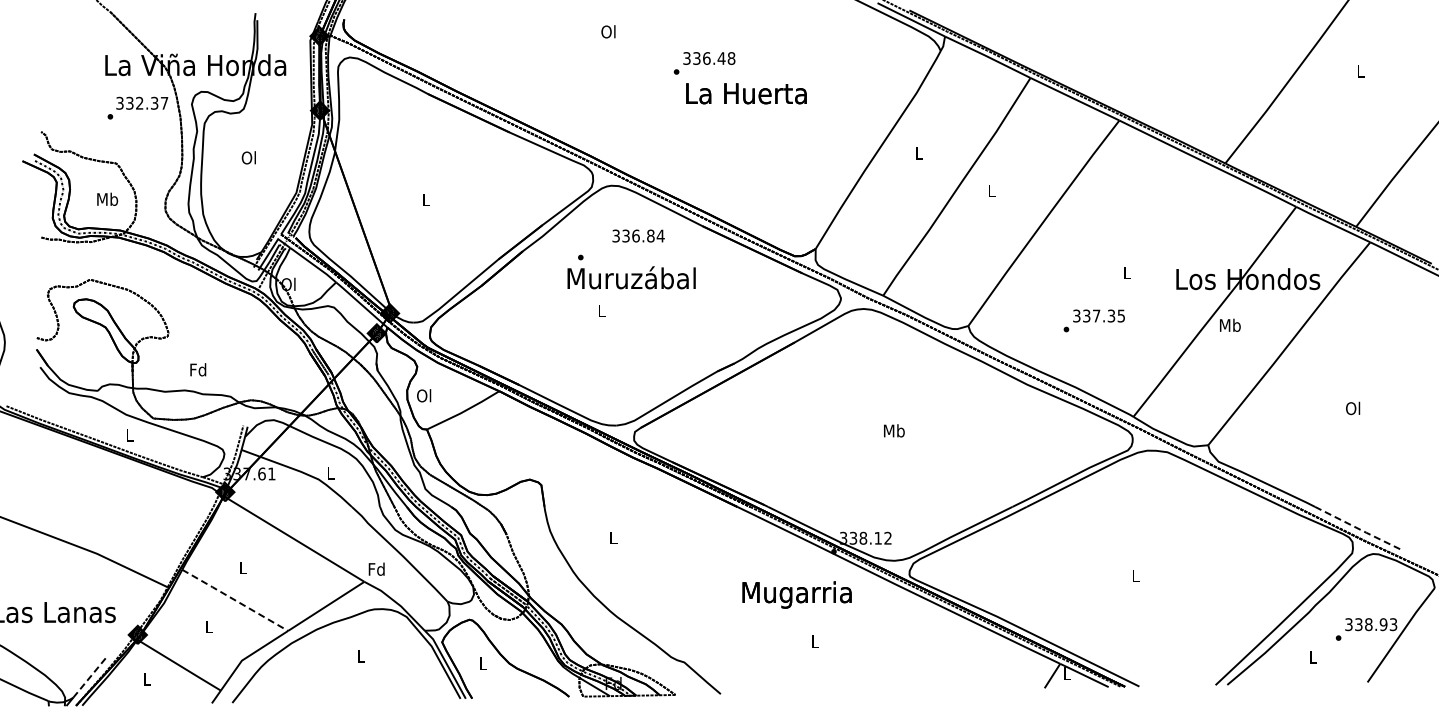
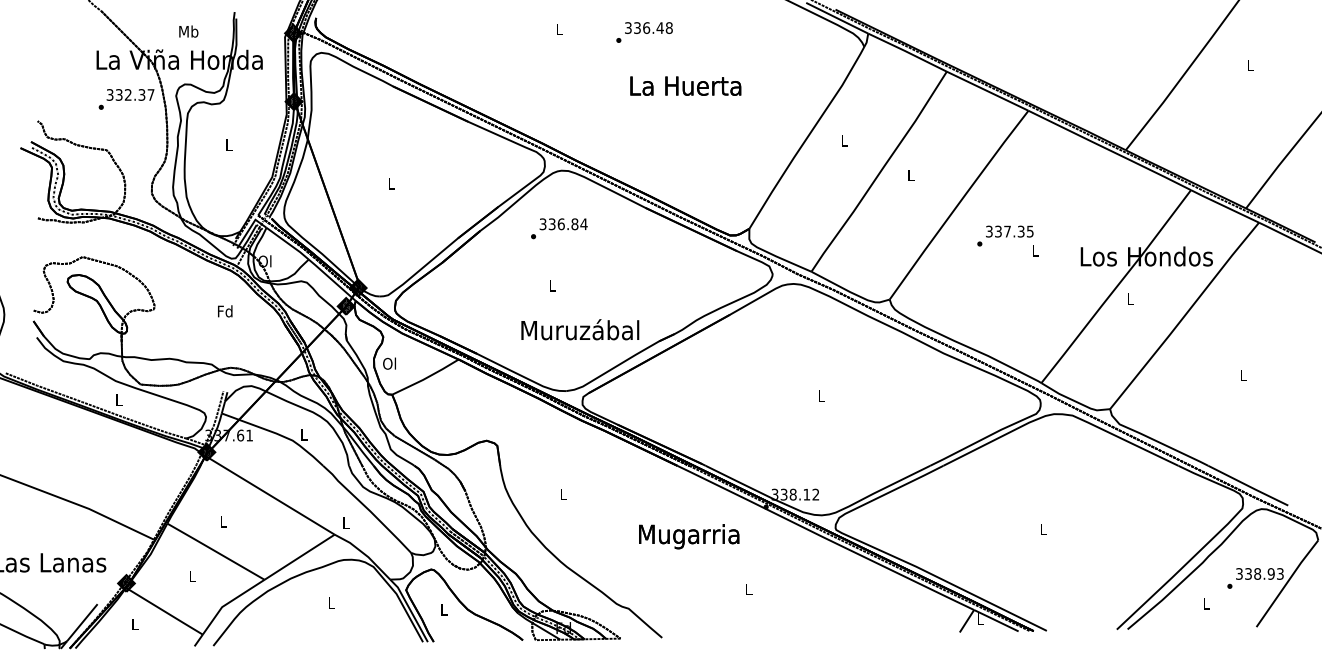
text: (608, 31) -> (559, 28), Ol -> L
text: (704, 63) -> (644, 32), moved
text: (248, 157) -> (228, 144), Ol -> L
text: (107, 198) -> (188, 30), moved
text: (638, 235) -> (563, 223), moved
text: (631, 277) -> (580, 329), moved
text: (1093, 320) -> (1004, 235), moved
text: (1230, 324) -> (1130, 298), Mb -> L
text: (198, 369) -> (225, 311), moved
text: (1353, 408) -> (1243, 375), Ol -> L
text: (894, 430) -> (821, 395), Mb -> L
line: (1359, 529) -> (1249, 486), dashed -> solid
text: (376, 568) -> (345, 522), Fd -> L
text: (796, 594) -> (688, 536), moved
line: (234, 600) -> (215, 551), dashed -> solid
line: (90, 677) -> (83, 622), dashed -> solid

